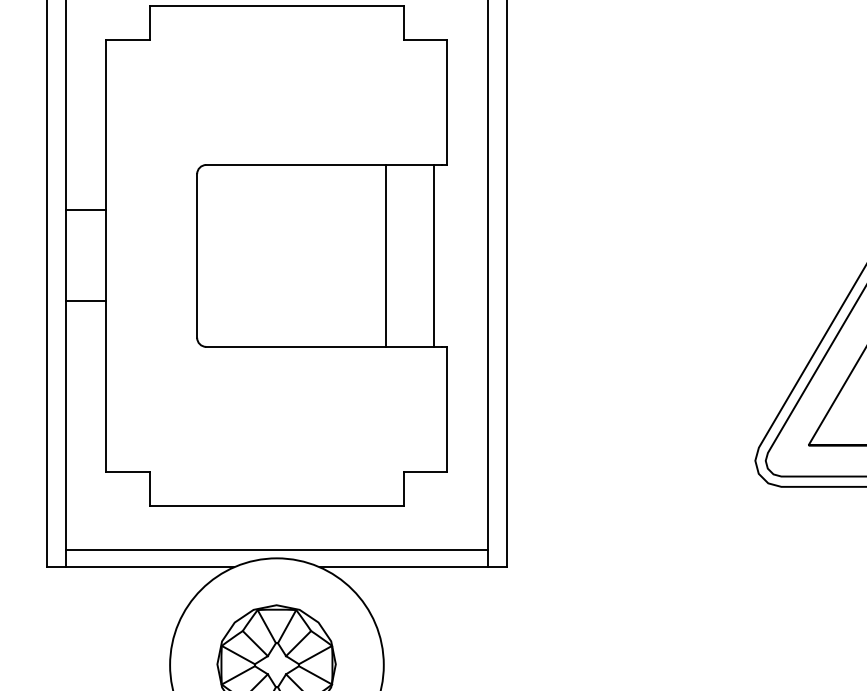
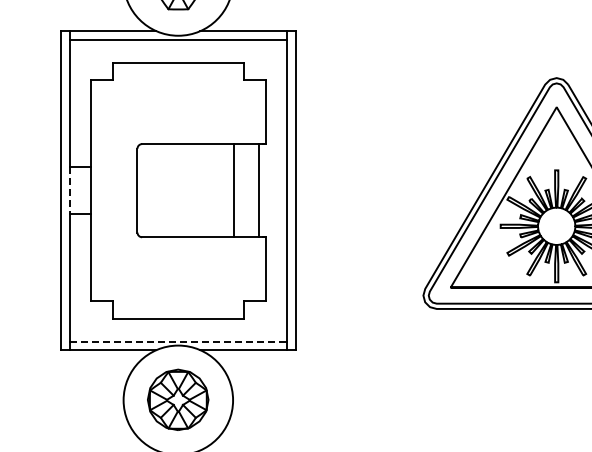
line: (66, 257) -> (70, 191), solid -> dashed
line: (277, 550) -> (178, 341), solid -> dashed

